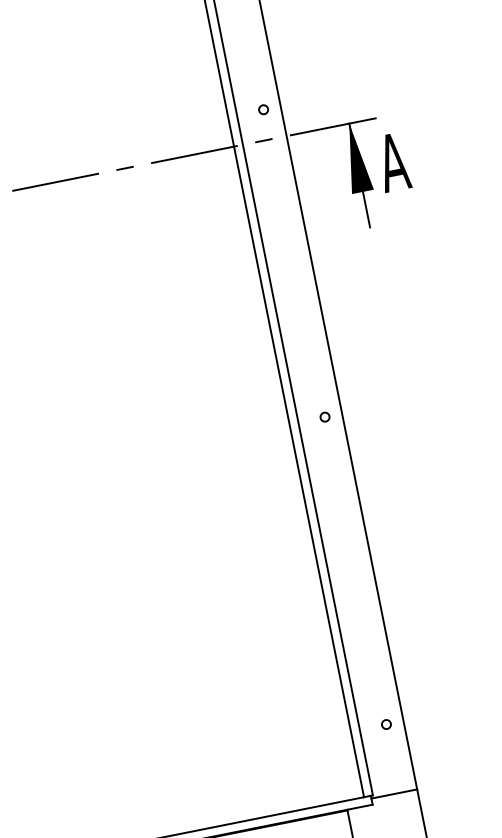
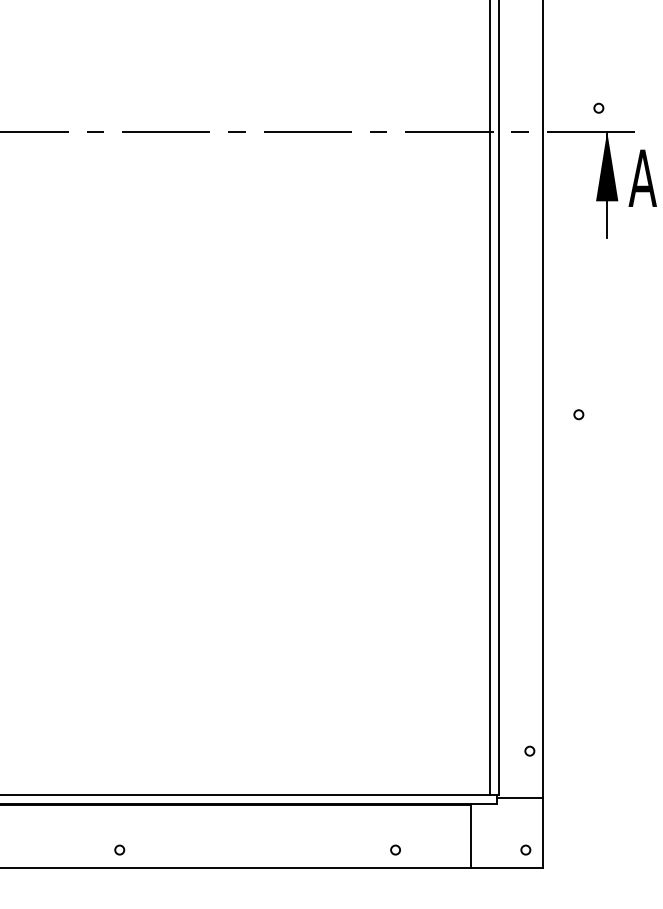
circle: (263, 109) -> (598, 107), moved
circle: (324, 416) -> (578, 414), moved
circle: (385, 723) -> (529, 750), moved

